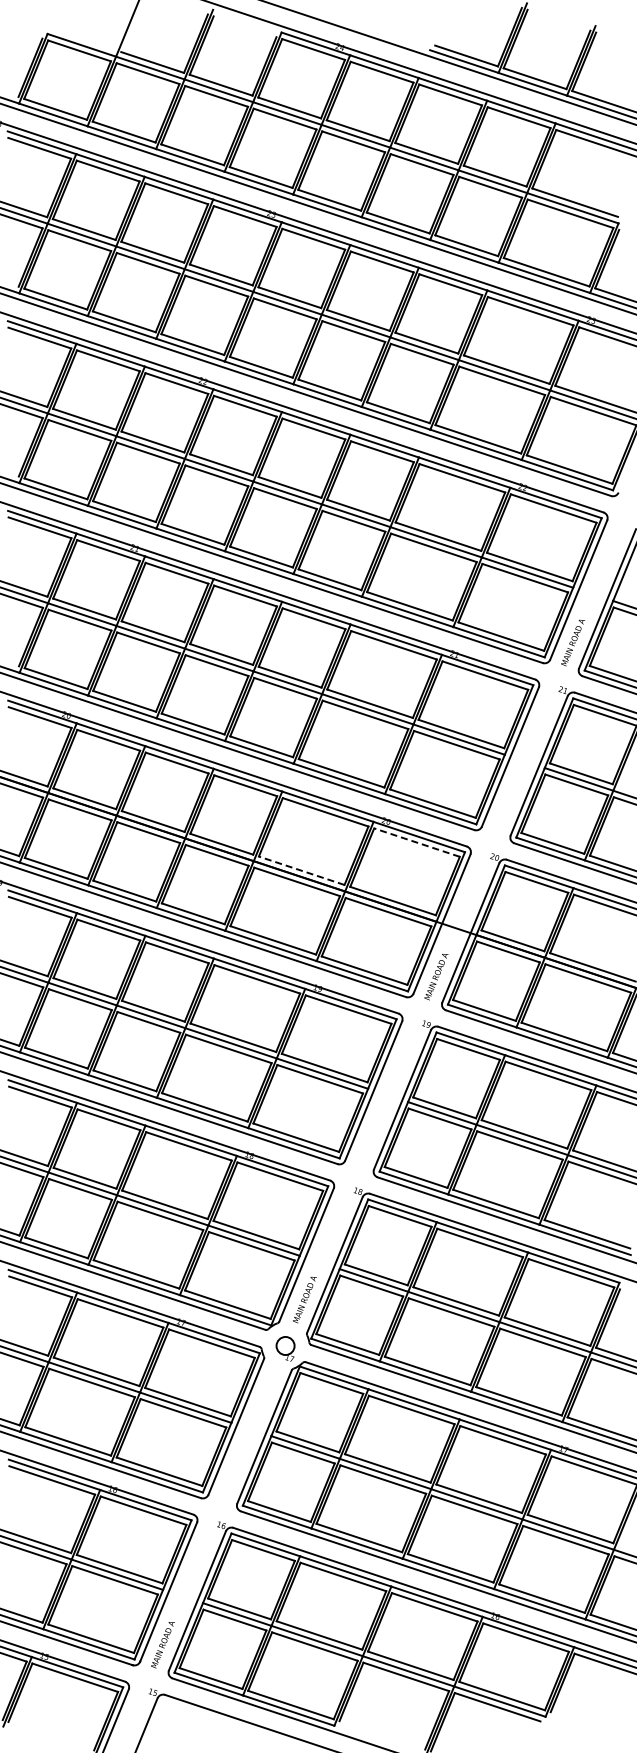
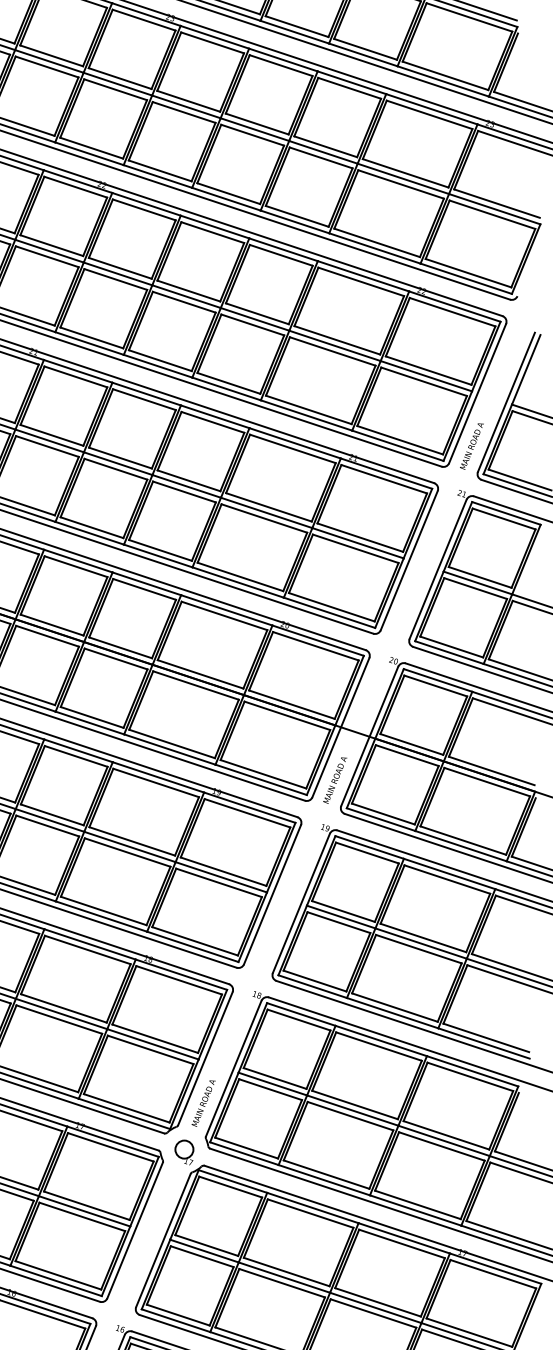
line: (416, 842) -> (315, 646), dashed -> solid
line: (301, 870) -> (200, 674), dashed -> solid

